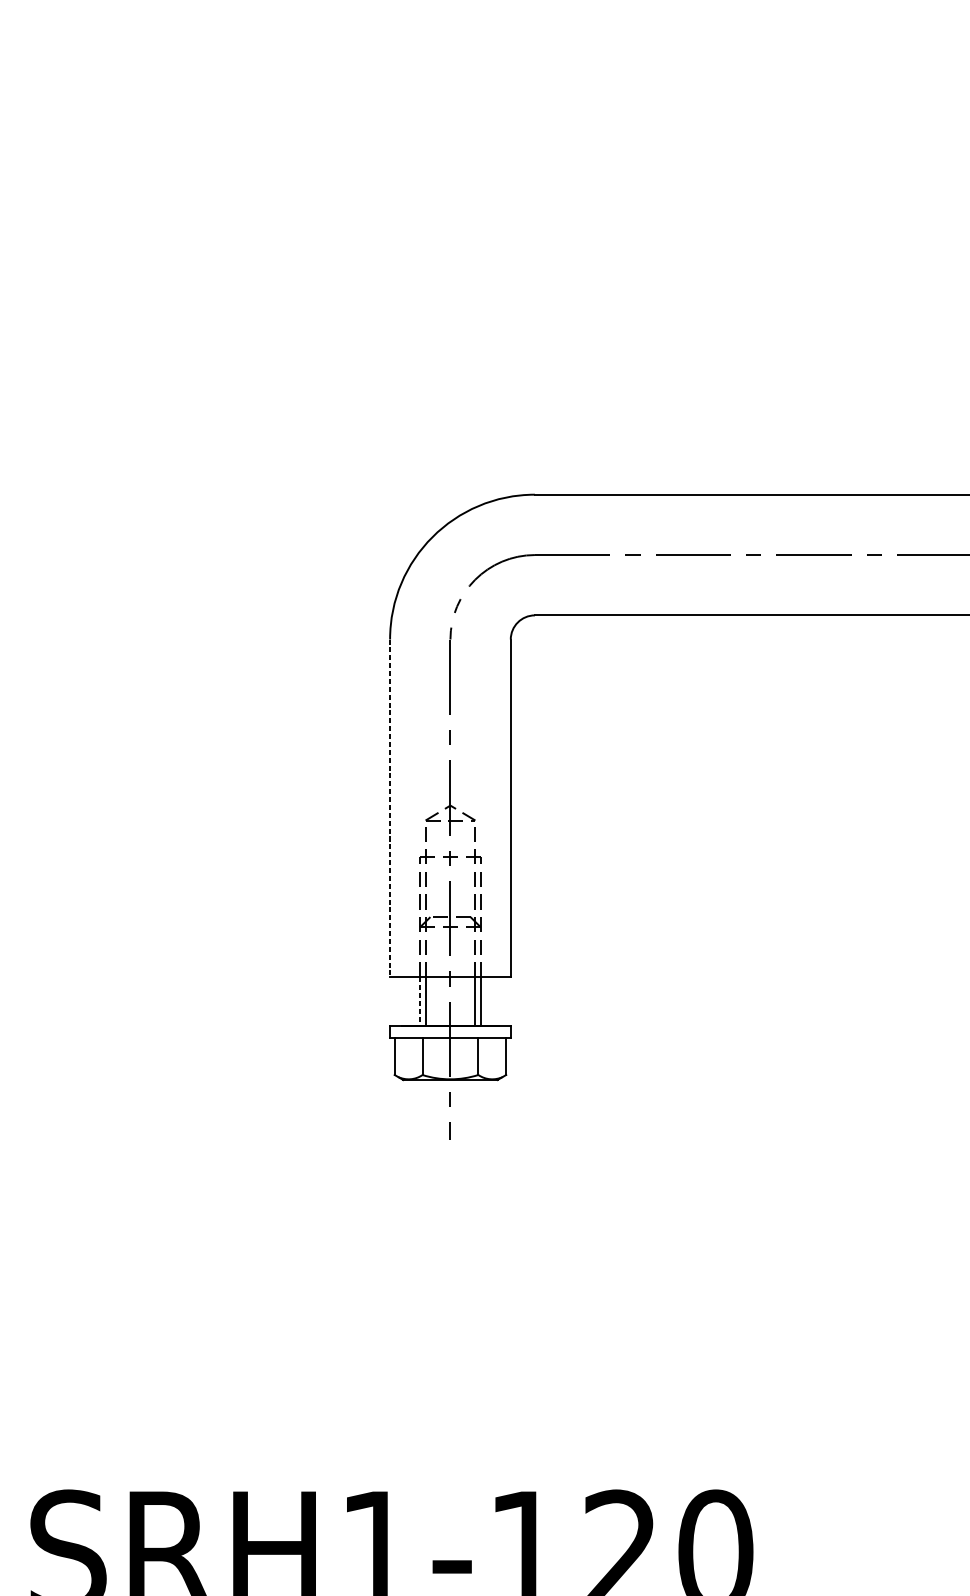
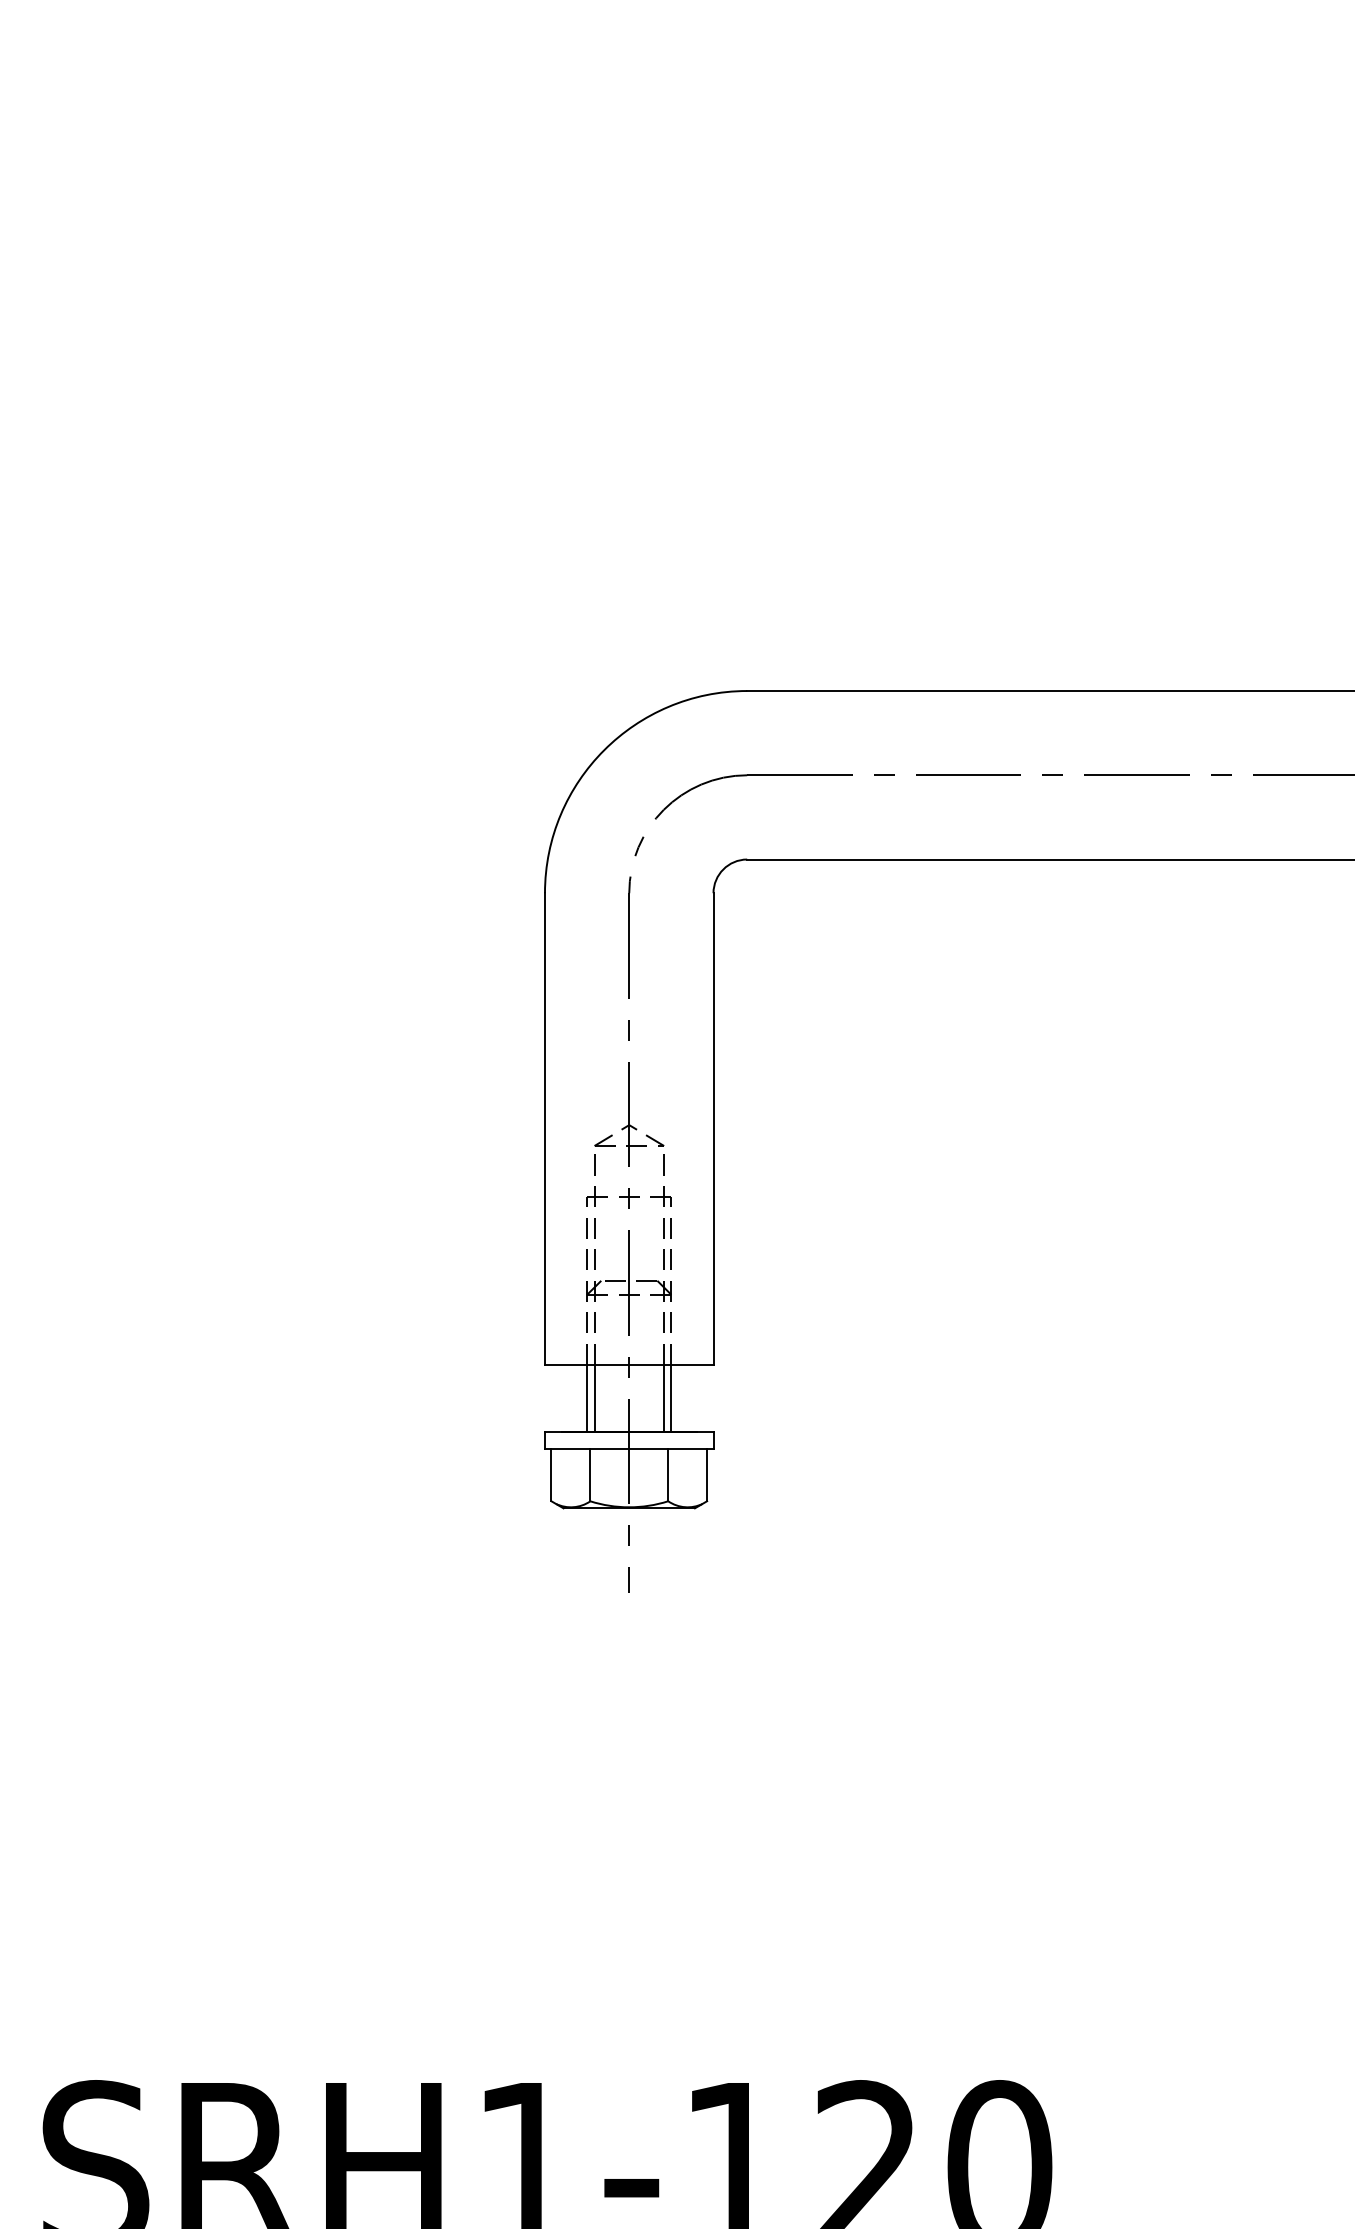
line: (389, 808) -> (544, 1129), dashed -> solid
line: (420, 1001) -> (587, 1398), dashed -> solid

